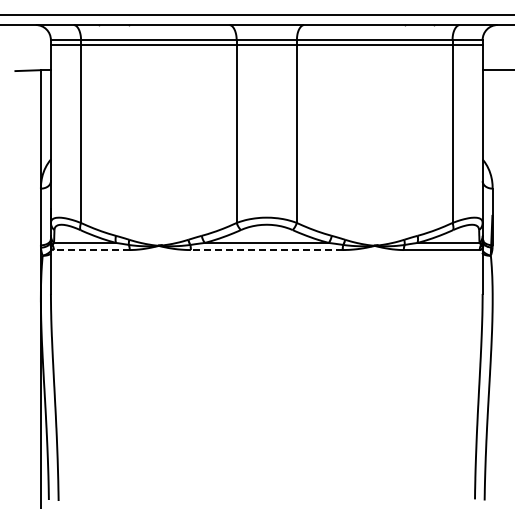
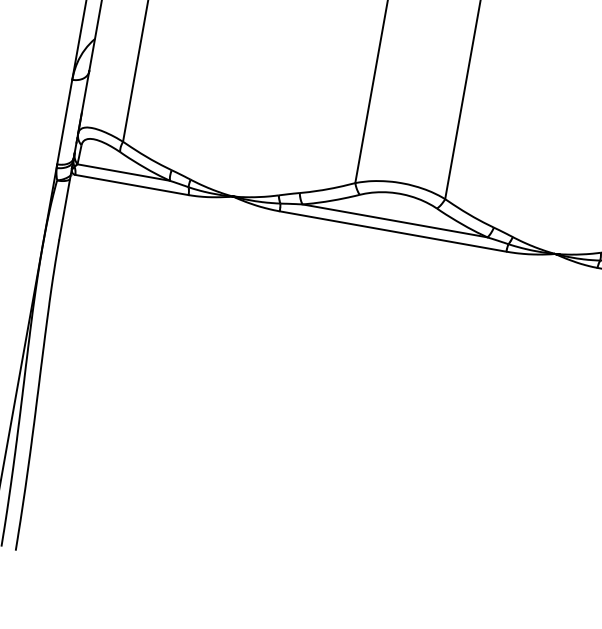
line: (91, 250) -> (131, 185), dashed -> solid
line: (266, 250) -> (392, 232), dashed -> solid

